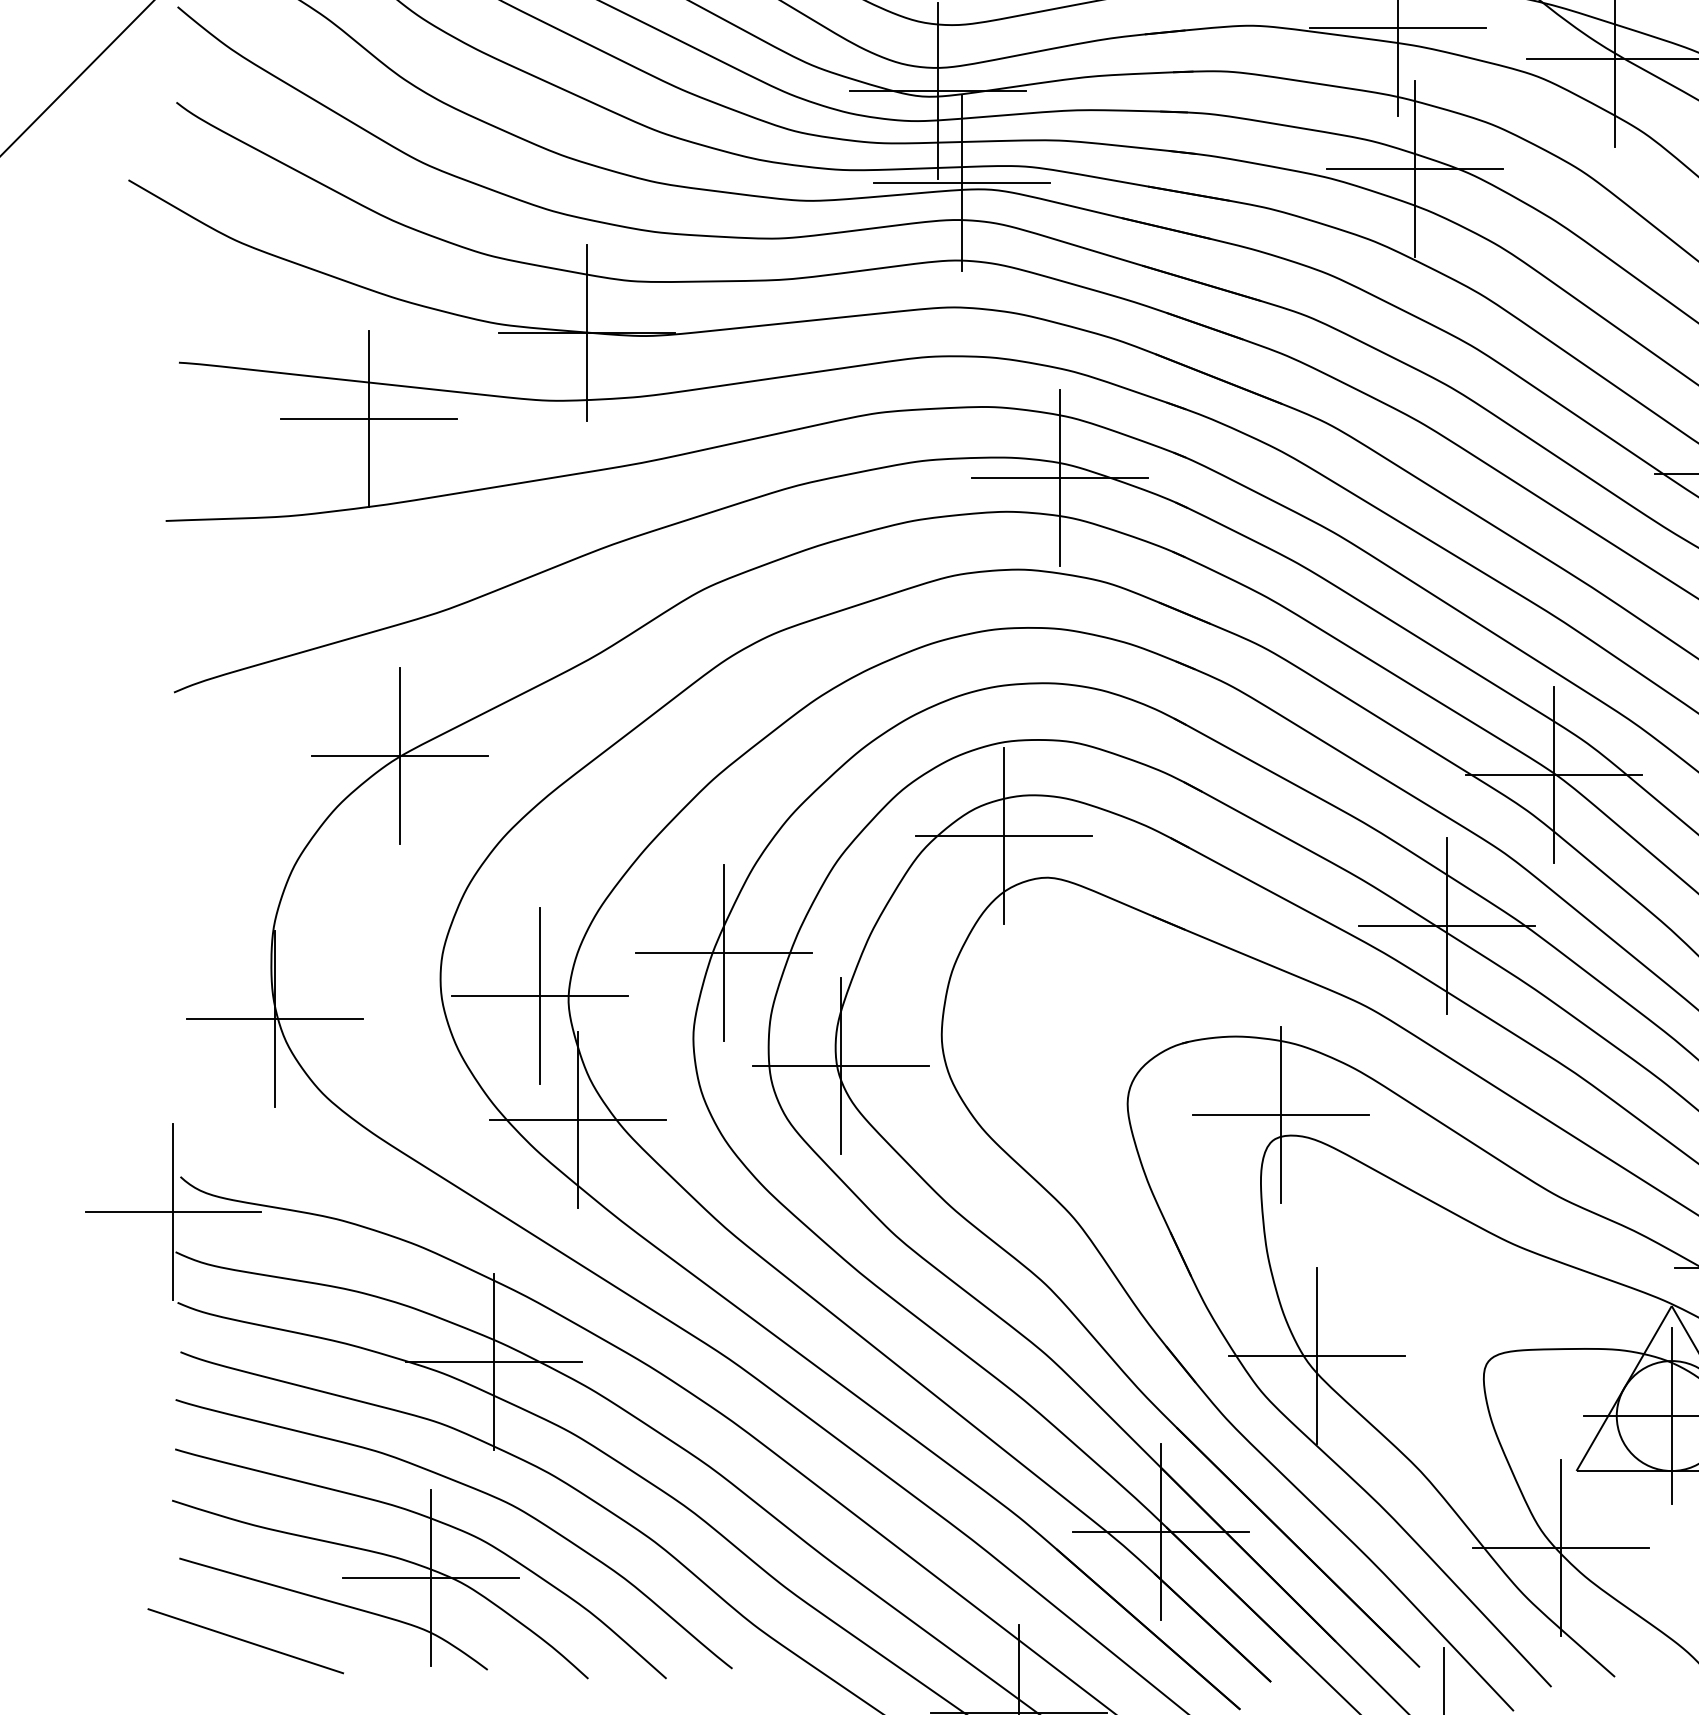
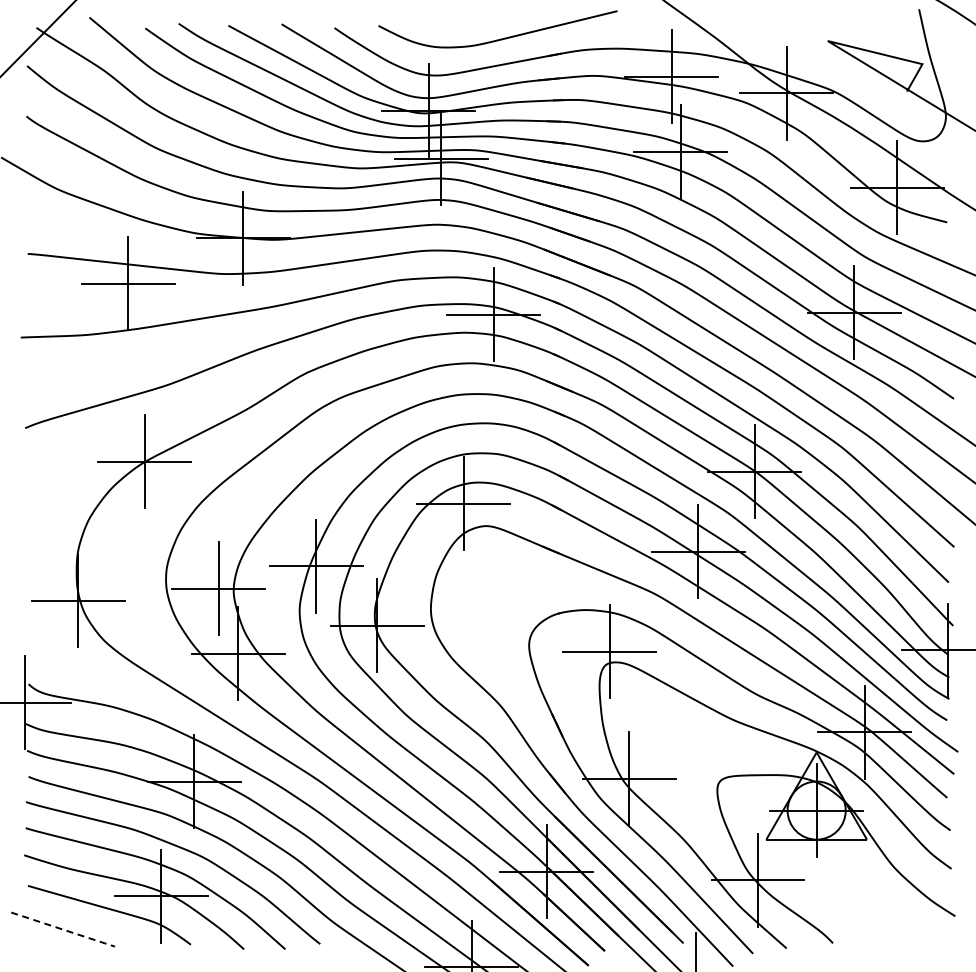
line: (246, 1641) -> (63, 929), solid -> dashed

